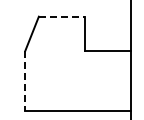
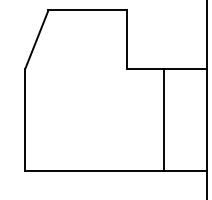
line: (61, 16) -> (87, 10), dashed -> solid
line: (25, 80) -> (25, 119), dashed -> solid
line: (106, 80) -> (164, 119), added

